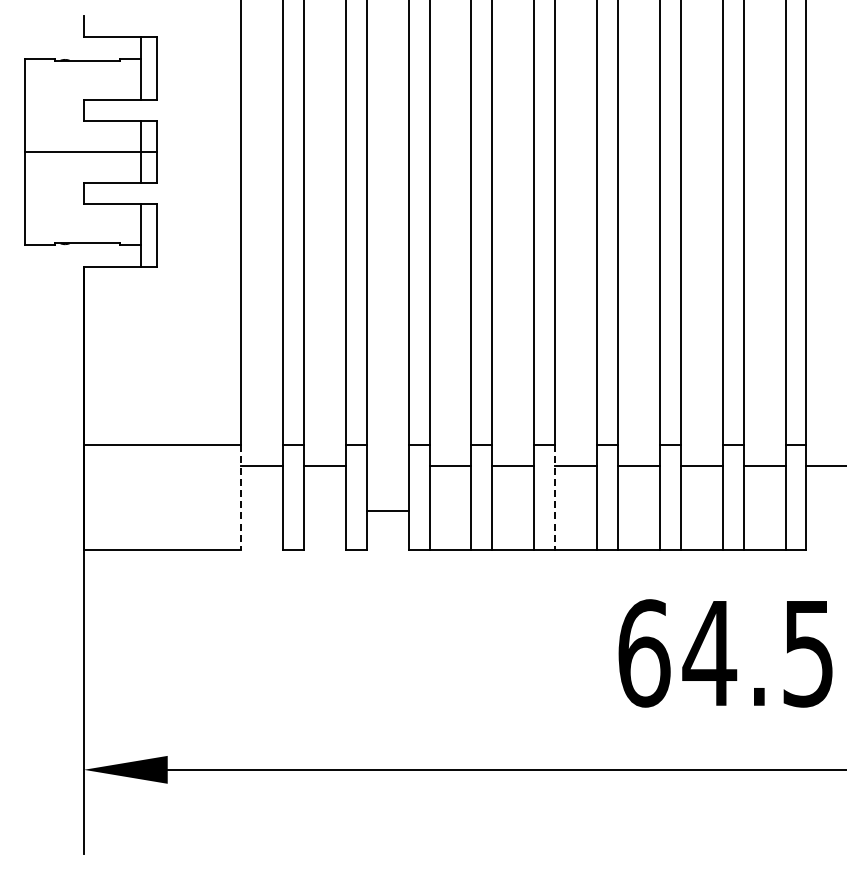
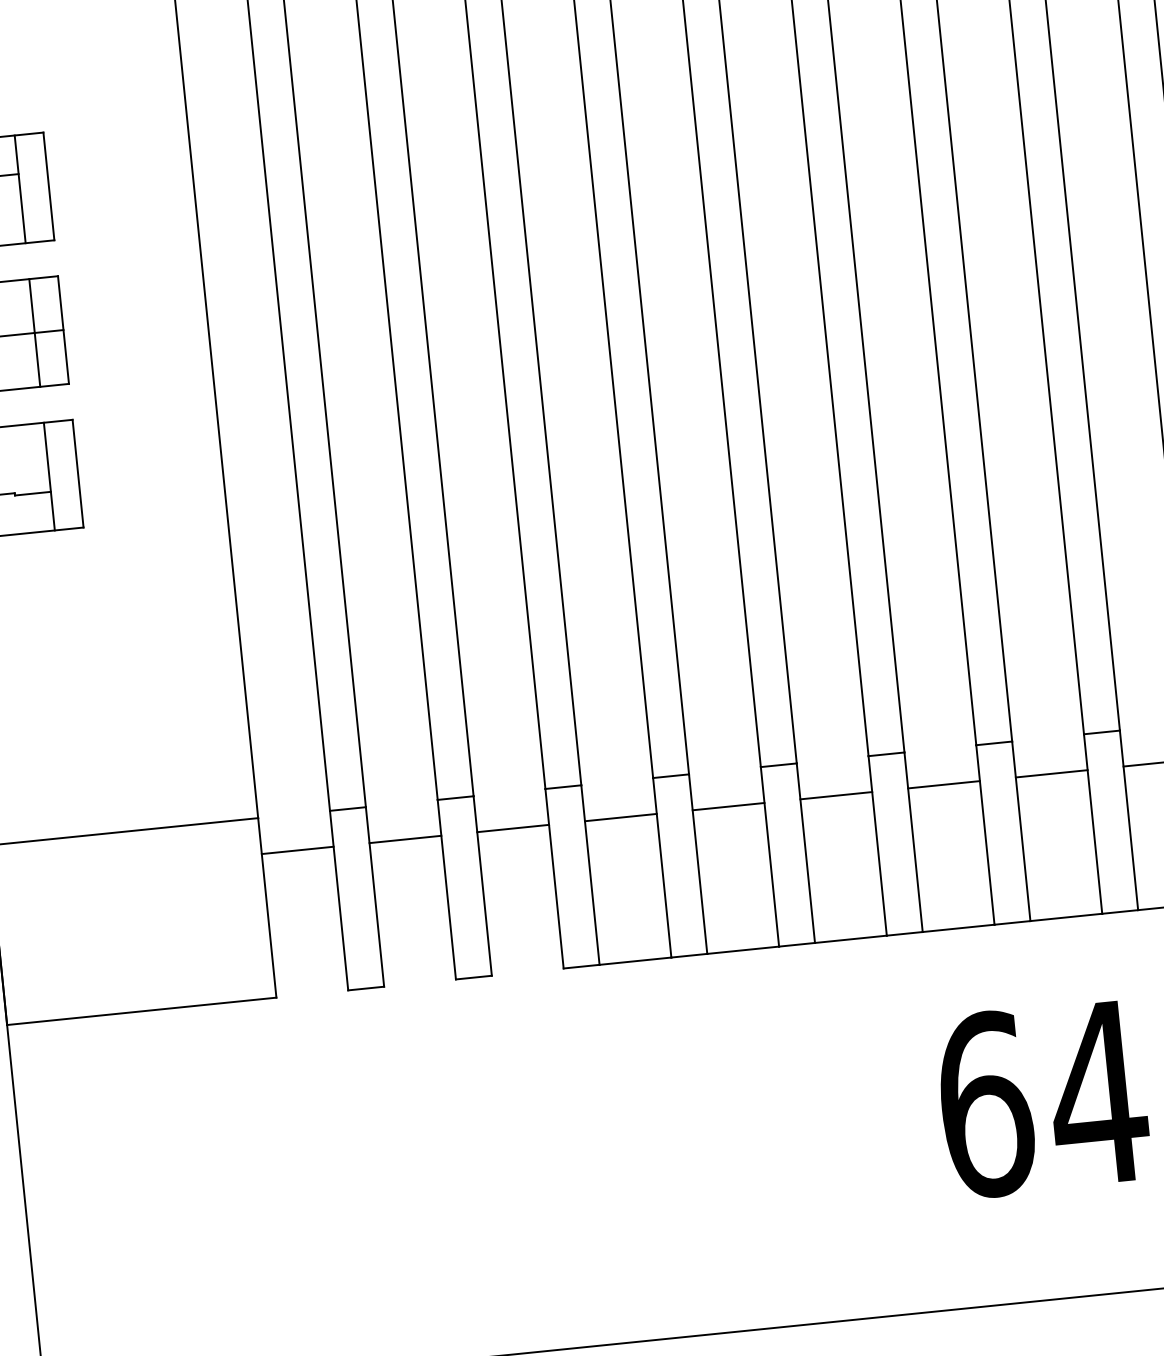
line: (241, 498) -> (268, 909), dashed -> solid
line: (555, 498) -> (806, 854), dashed -> solid
line: (387, 511) -> (513, 829), moved

